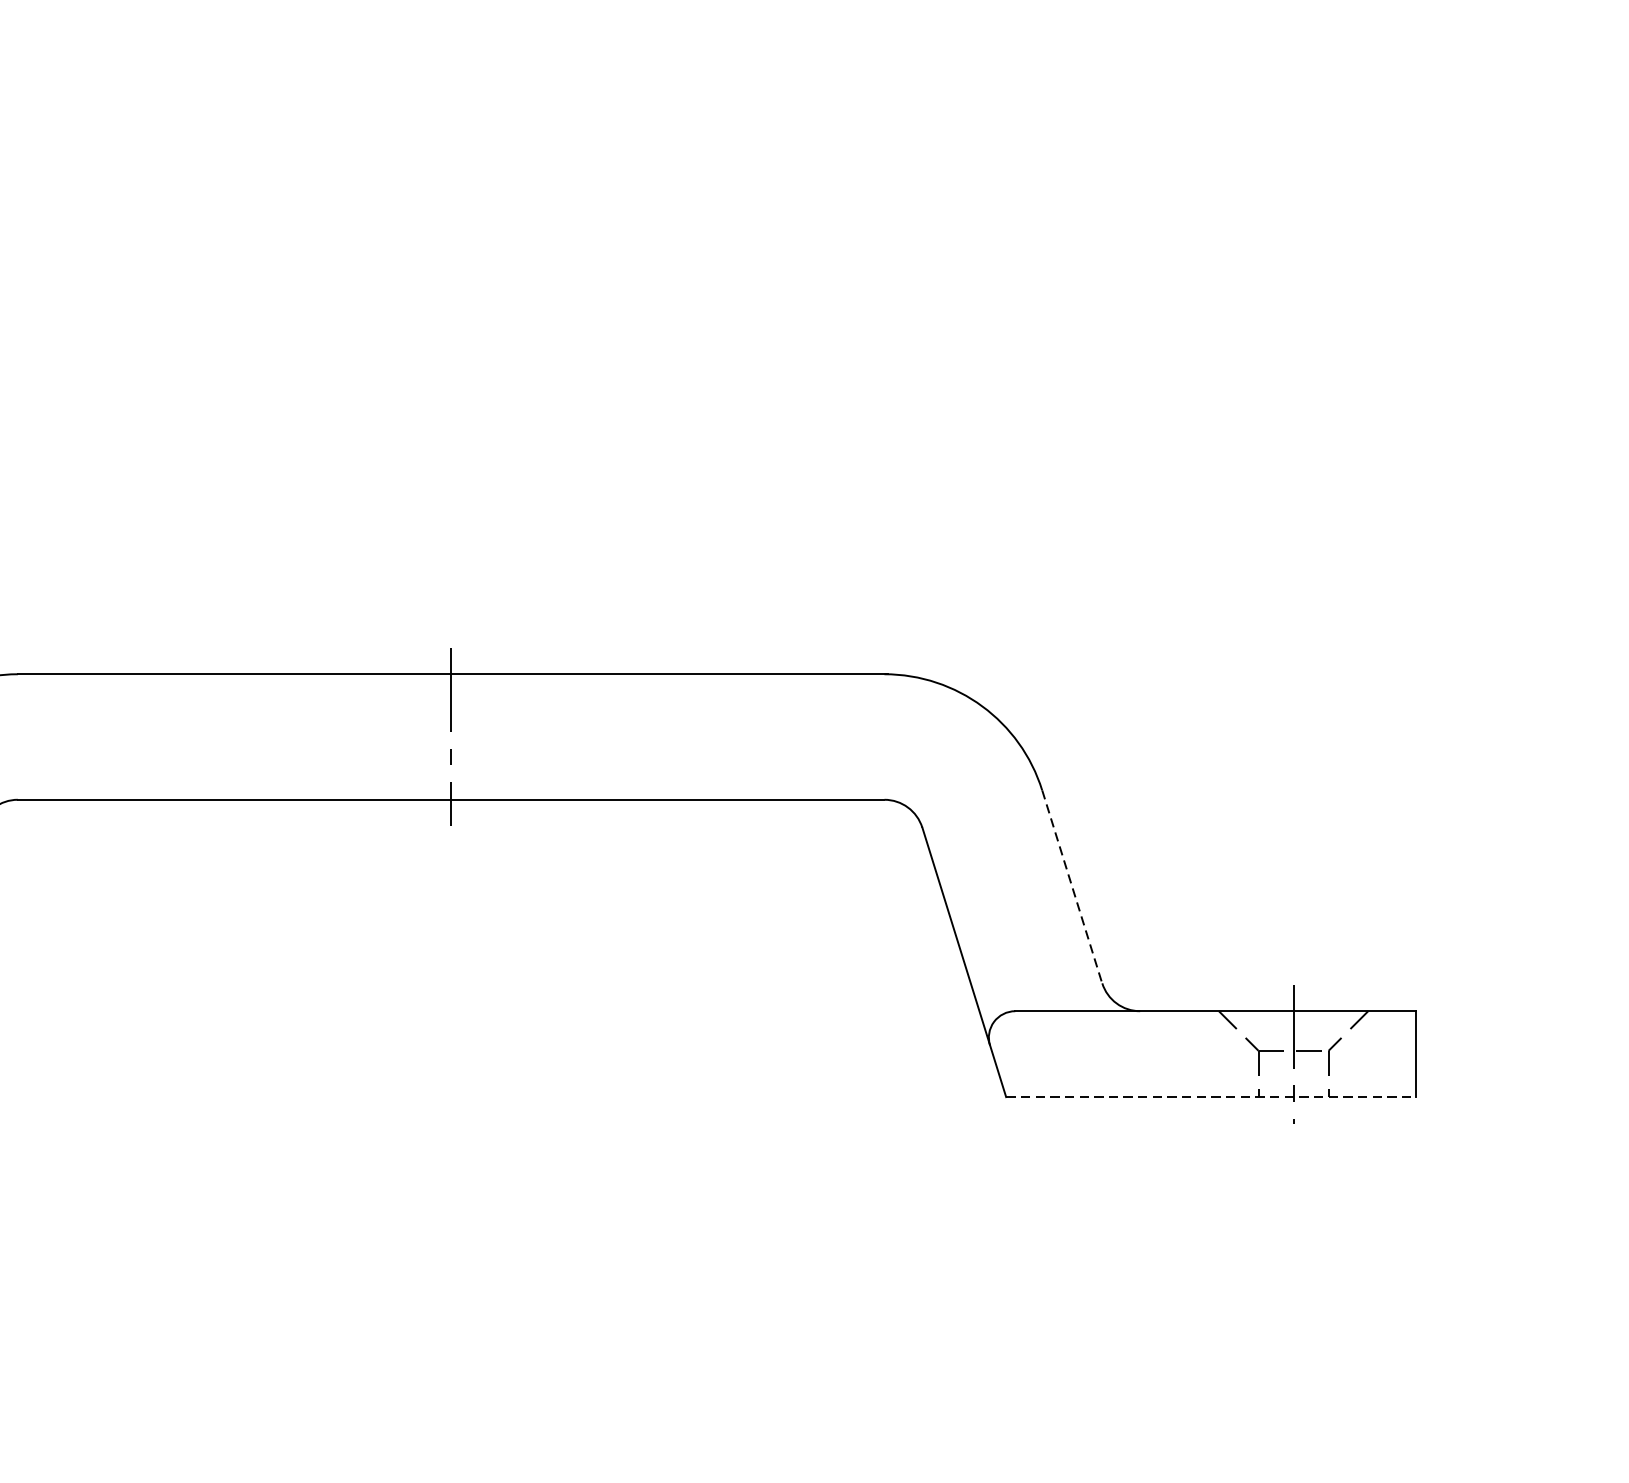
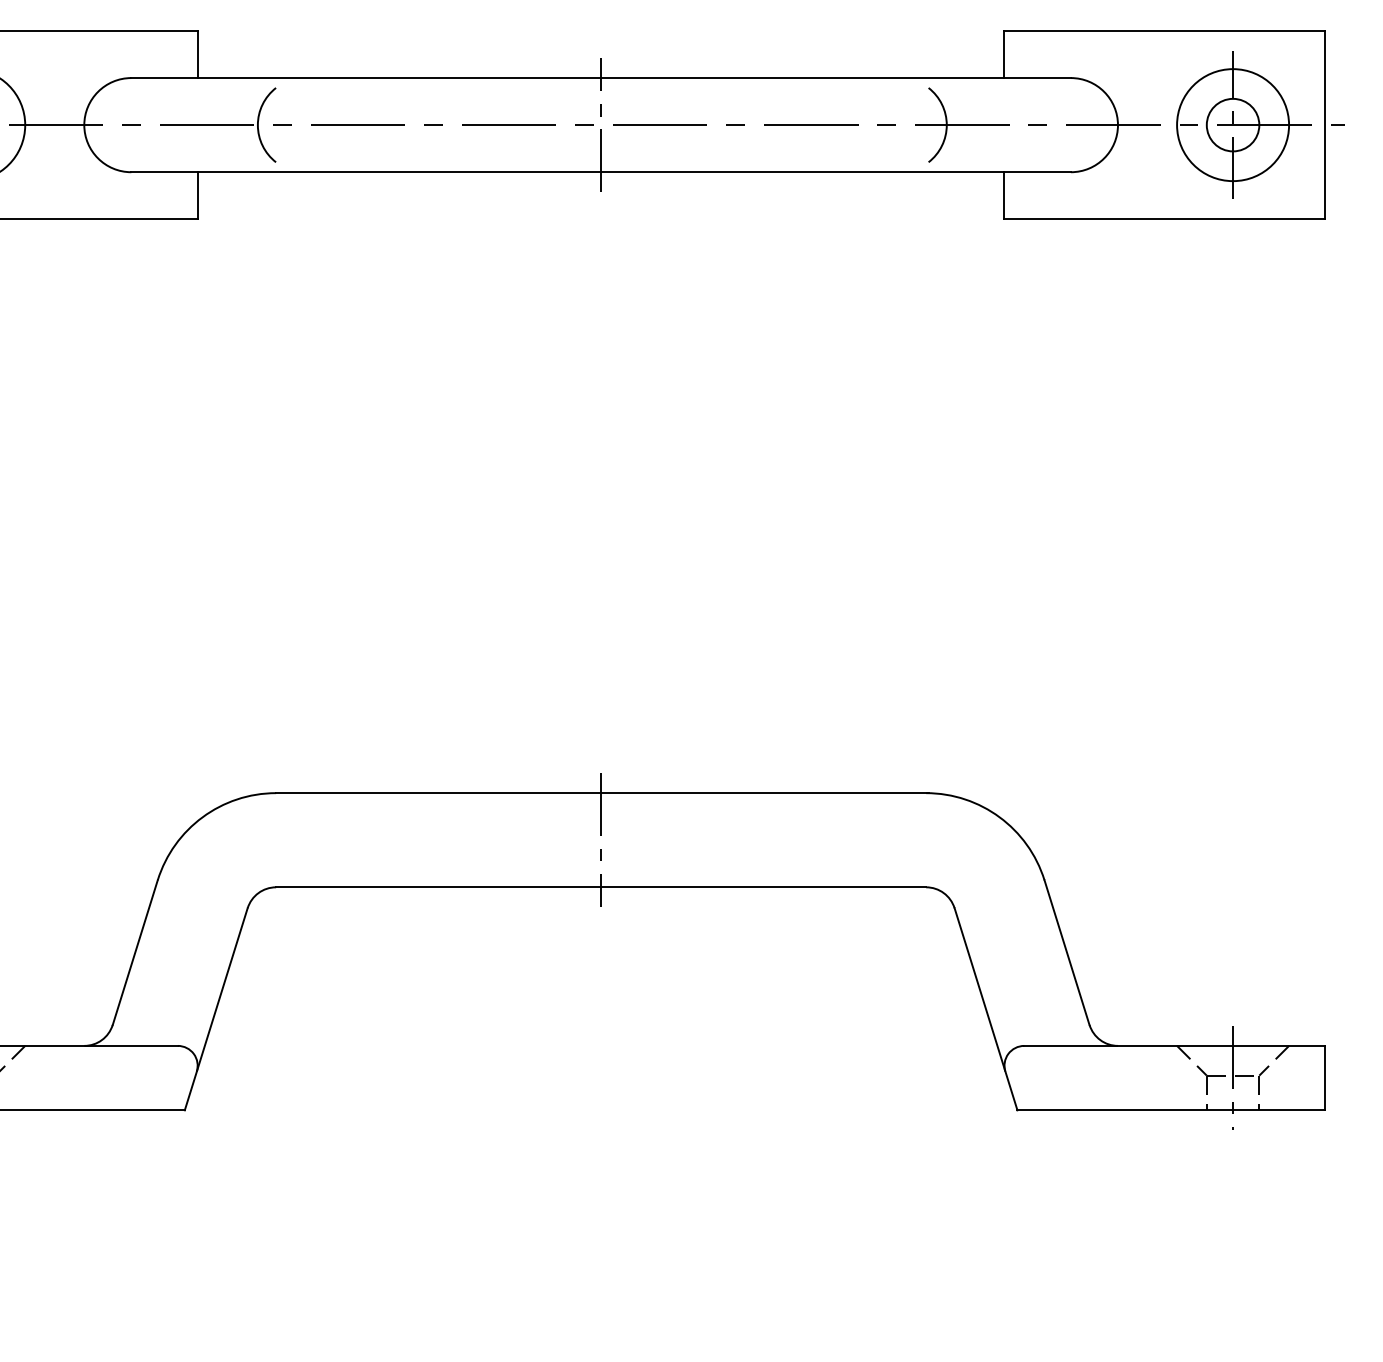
line: (1072, 886) -> (1067, 952), dashed -> solid
line: (1211, 1097) -> (1171, 1110), dashed -> solid

